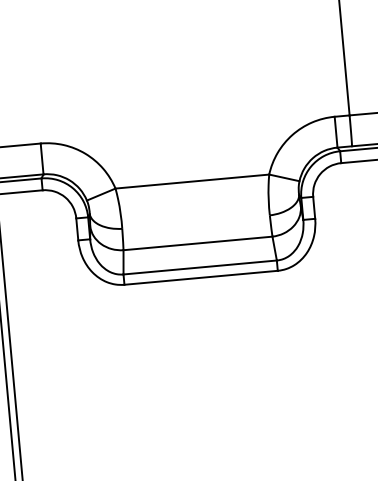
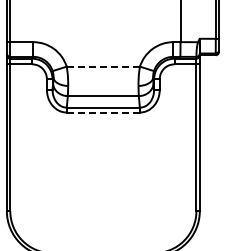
line: (192, 181) -> (103, 66), solid -> dashed
line: (201, 277) -> (103, 112), solid -> dashed

